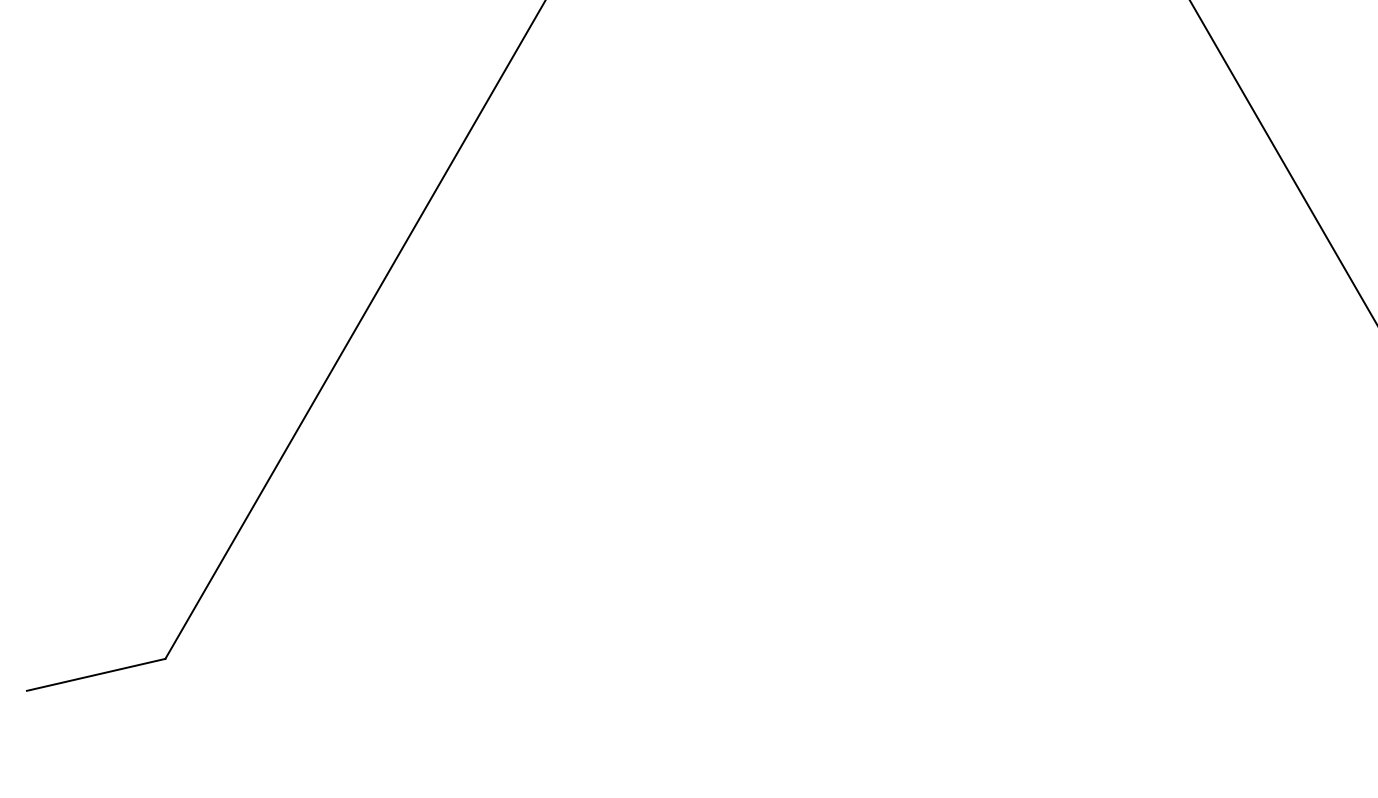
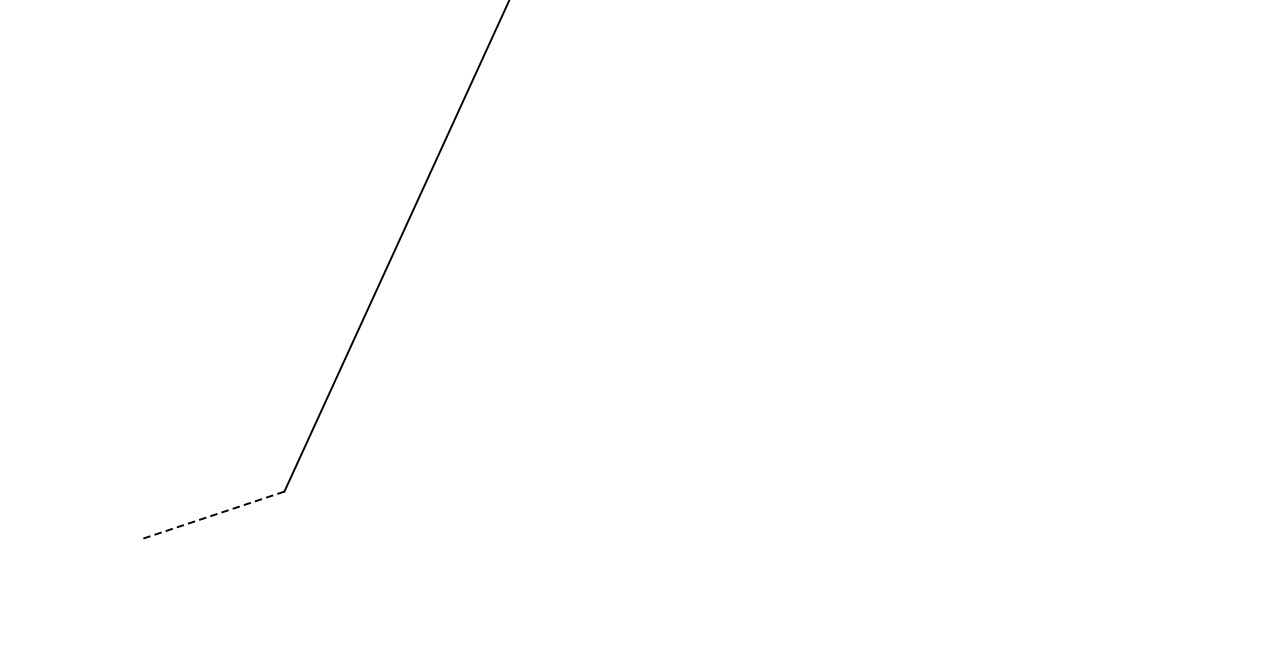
line: (95, 674) -> (211, 515), solid -> dashed

